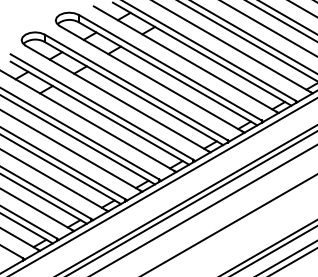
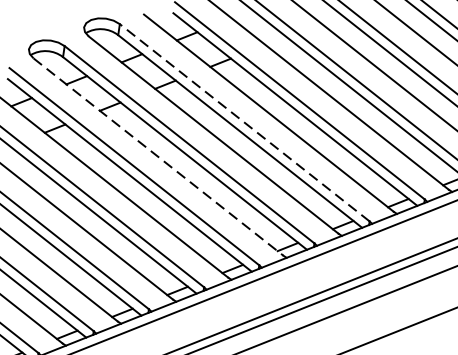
line: (169, 67) -> (243, 122), solid -> dashed
line: (117, 98) -> (159, 157), solid -> dashed

